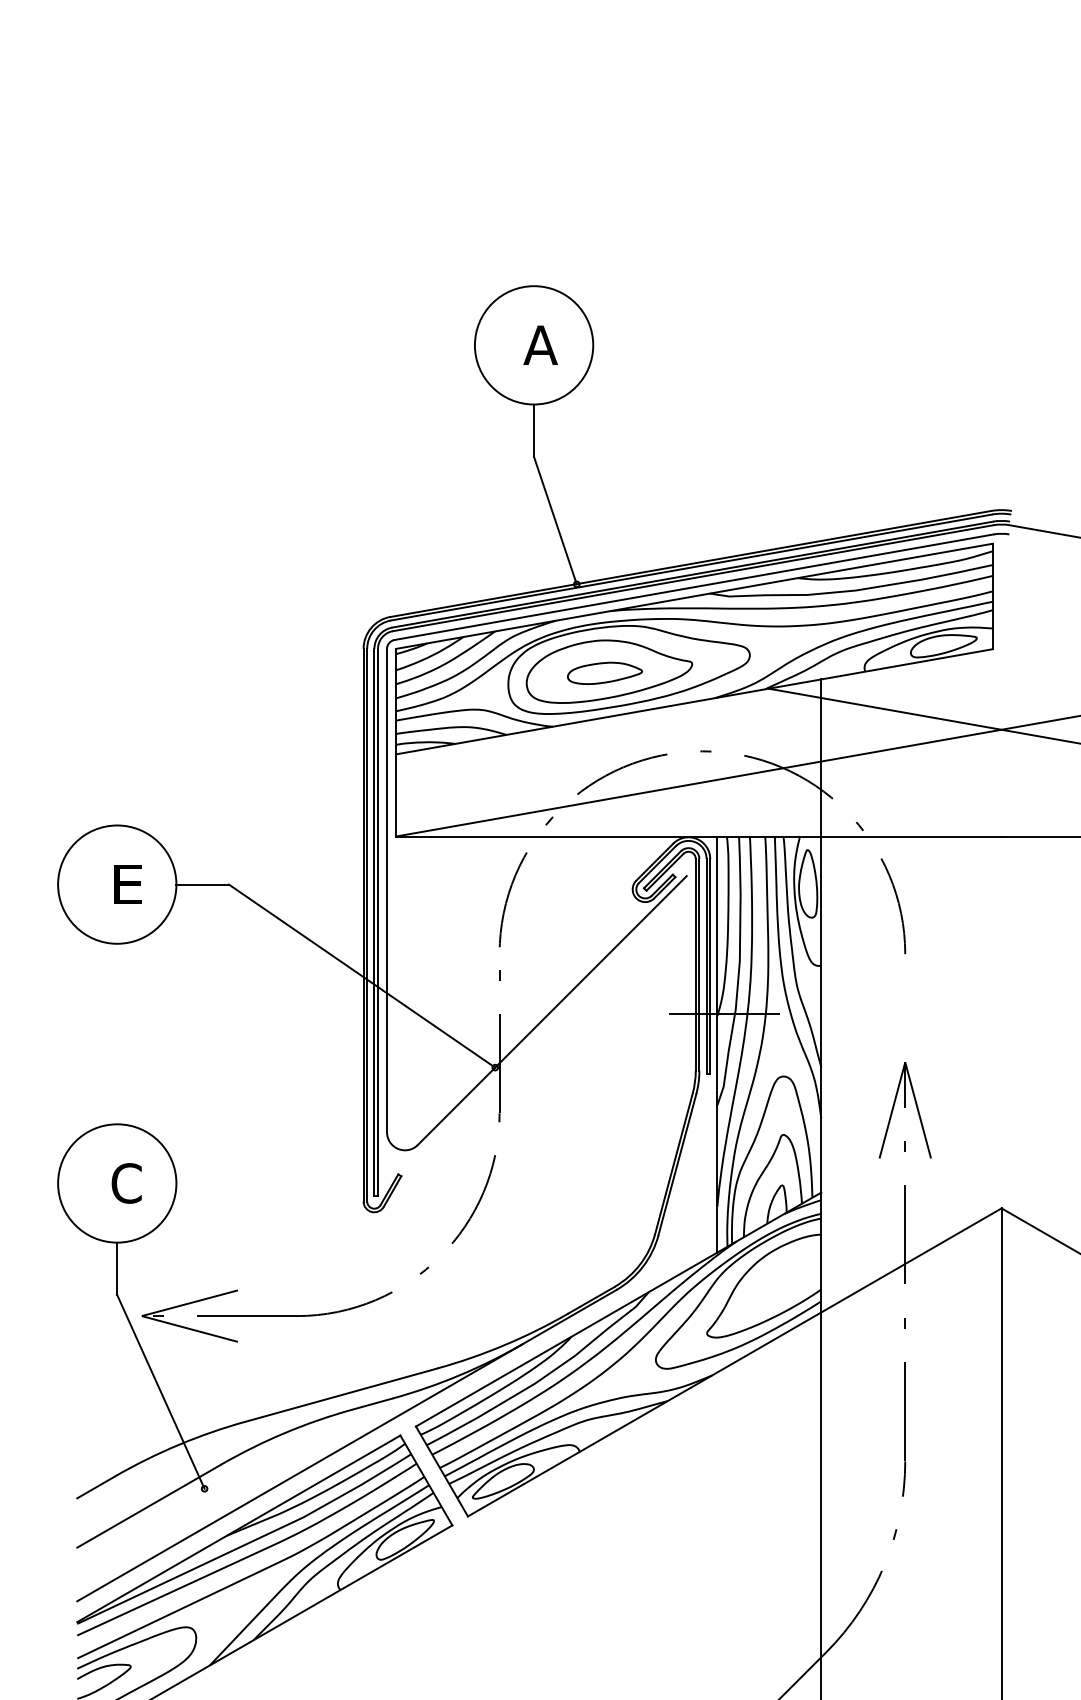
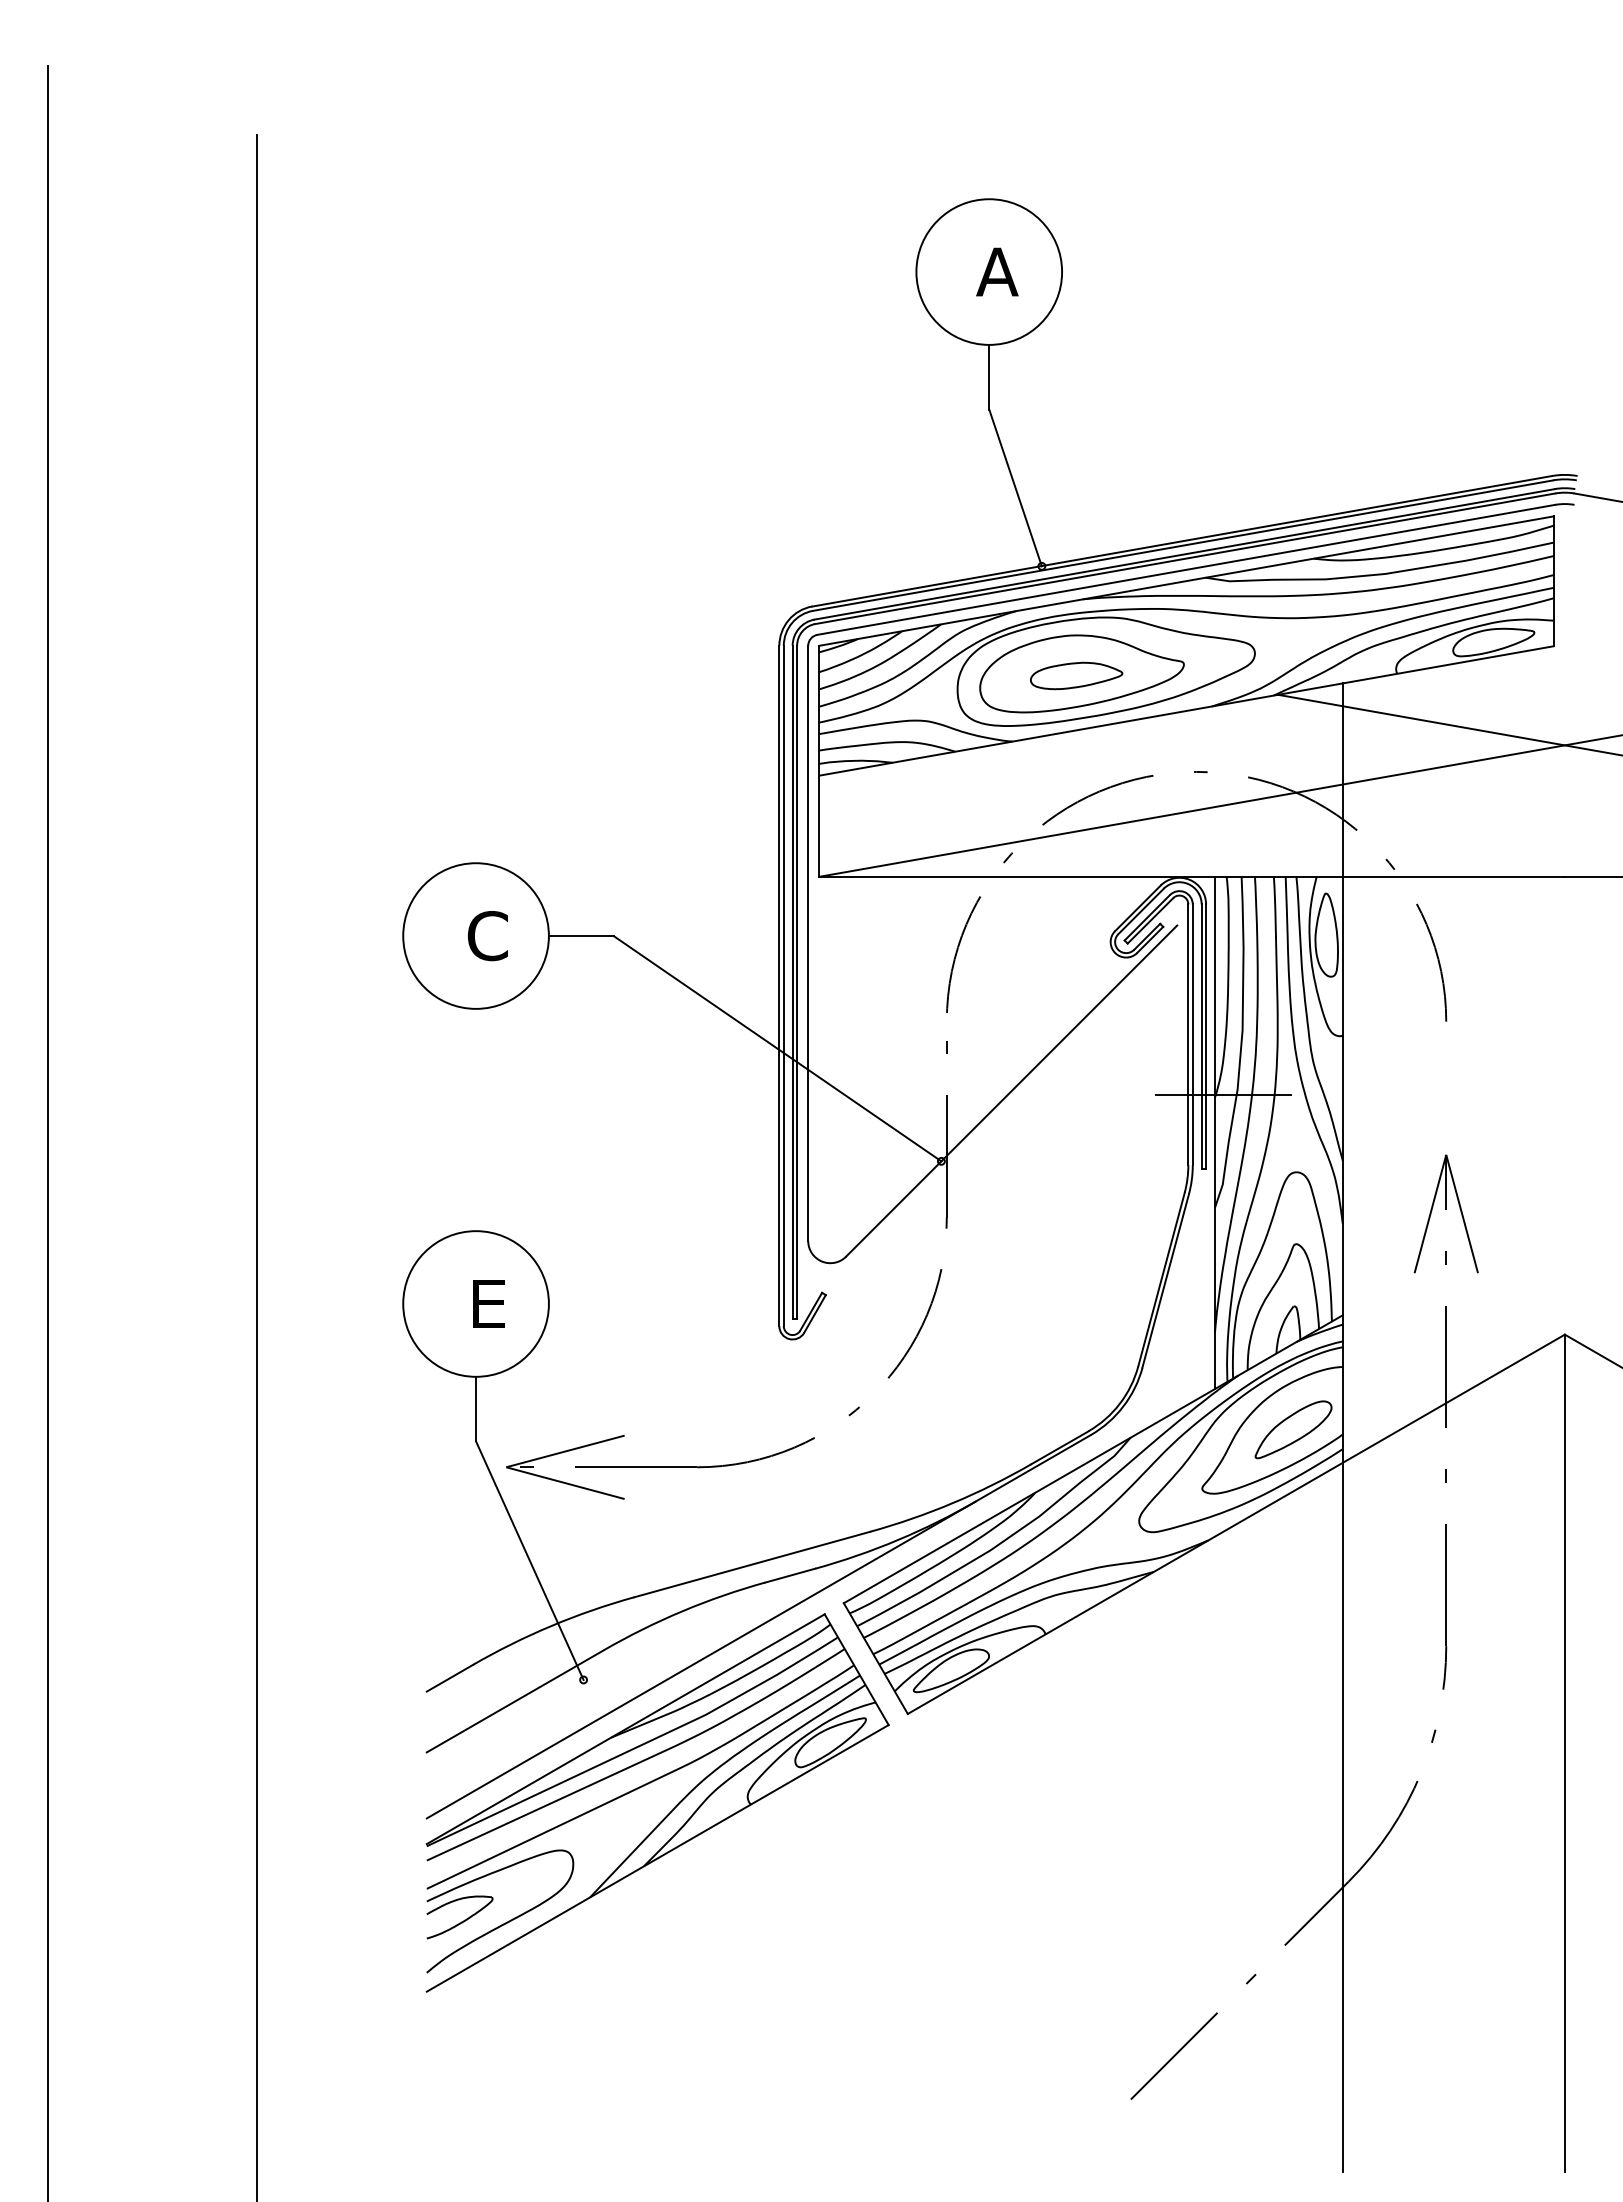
text: (126, 884) -> (487, 936), E -> C
text: (126, 1183) -> (487, 1303), C -> E
part: (781, 1285) -> (1293, 1429), added

